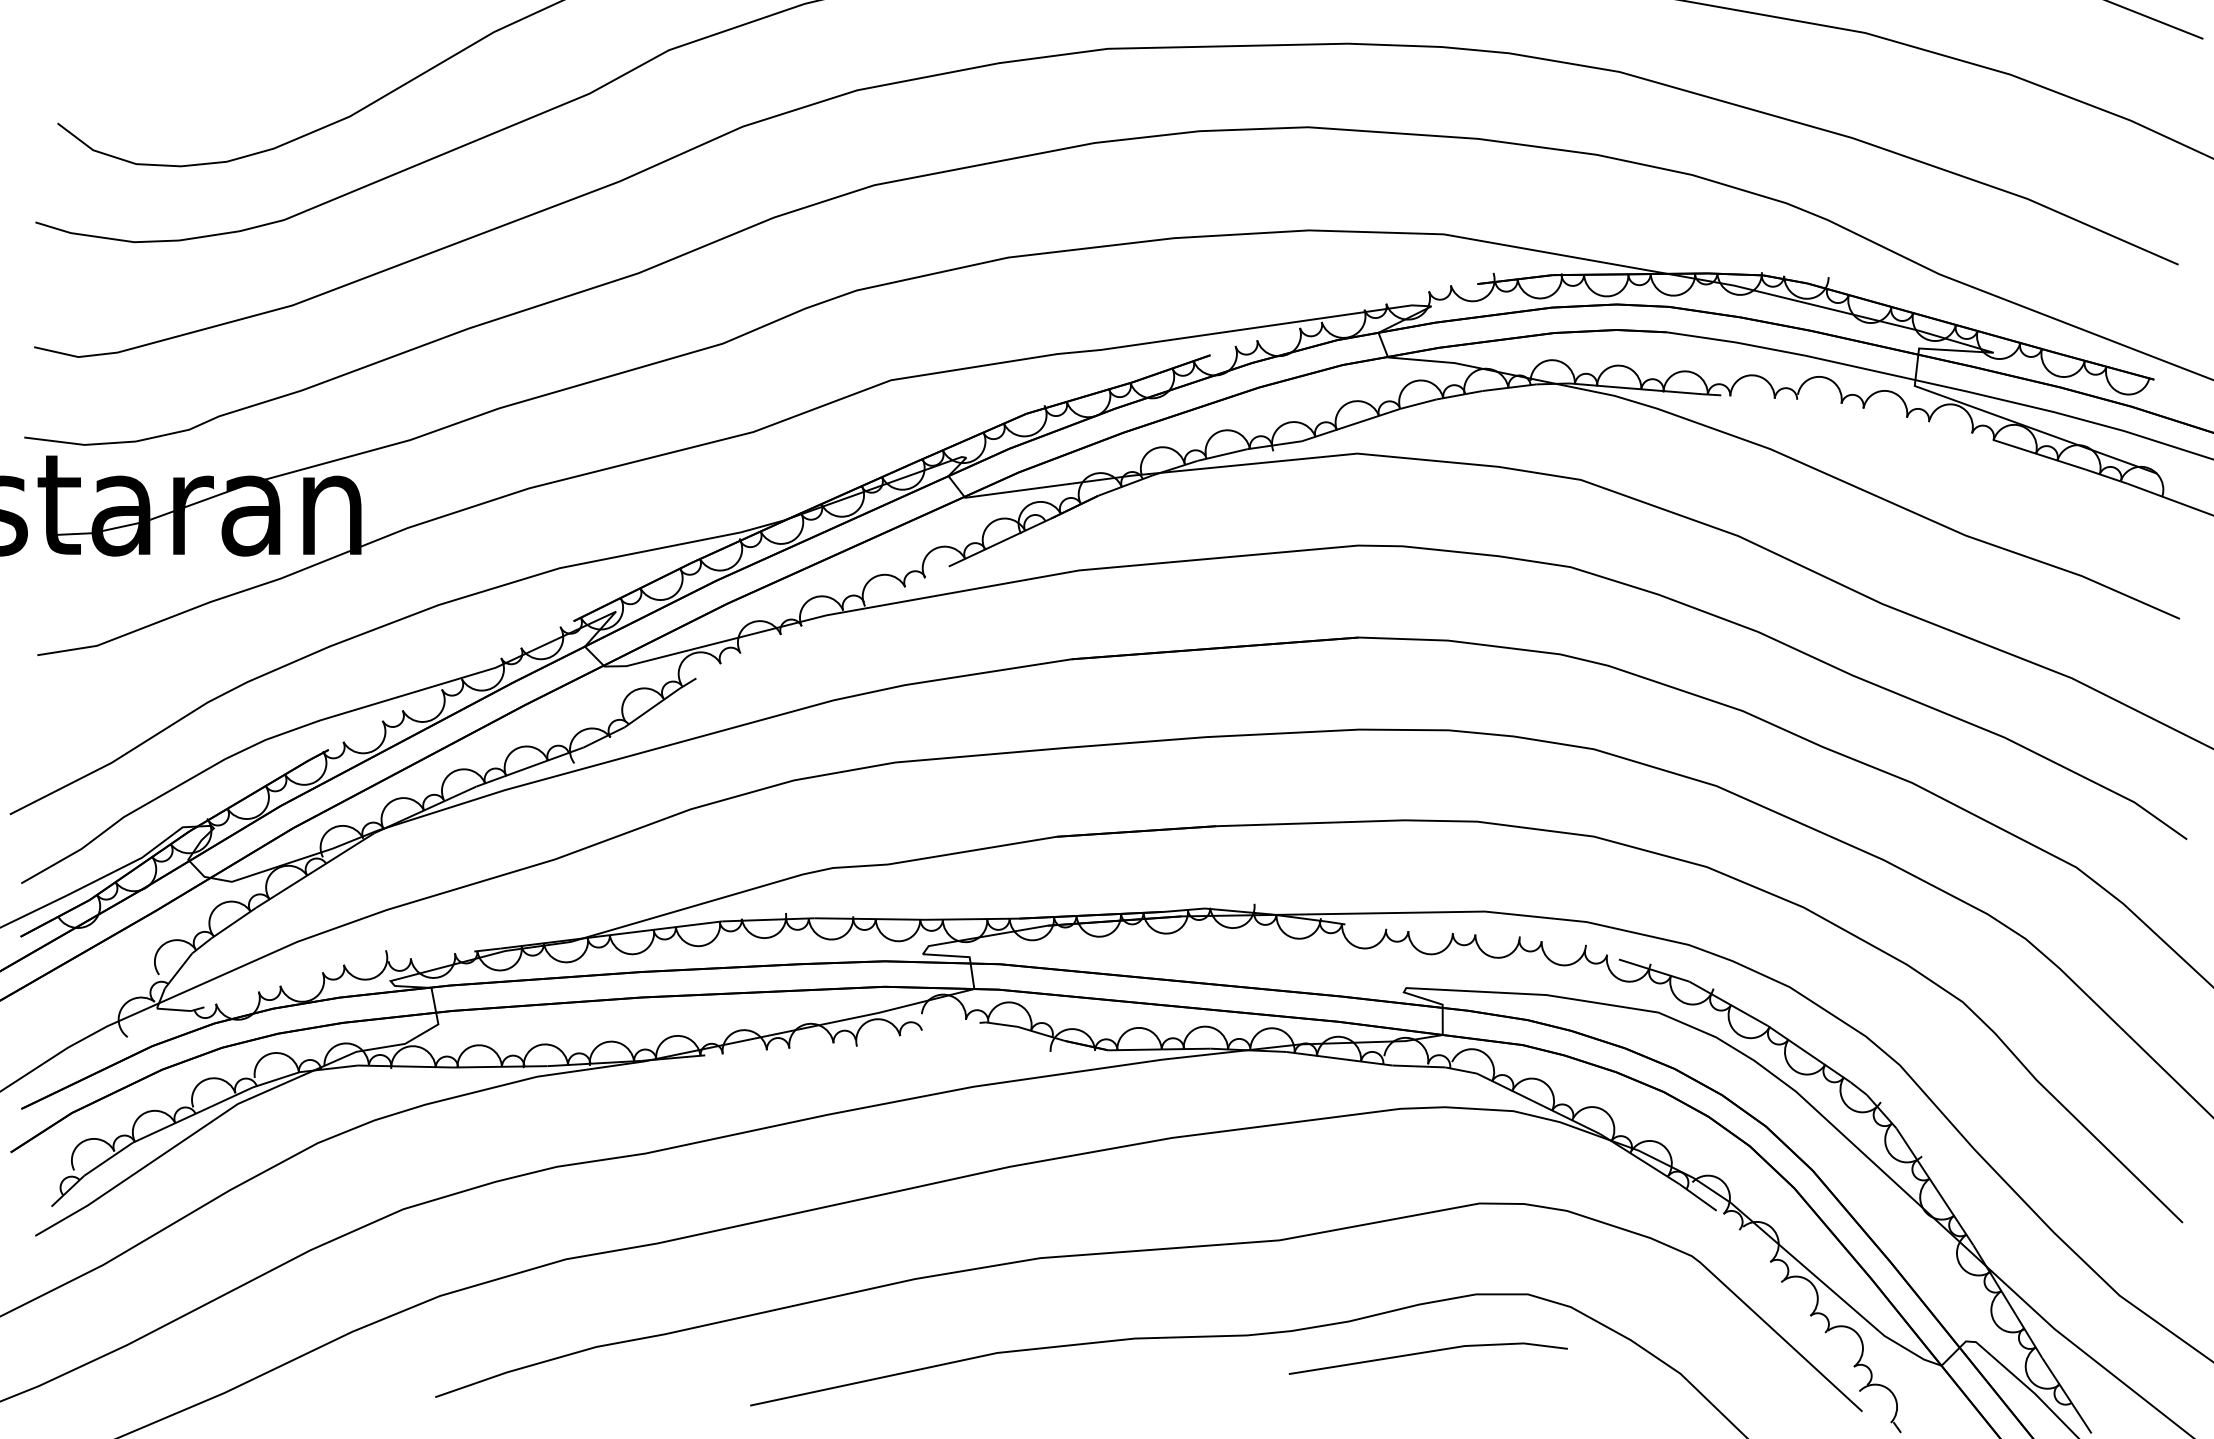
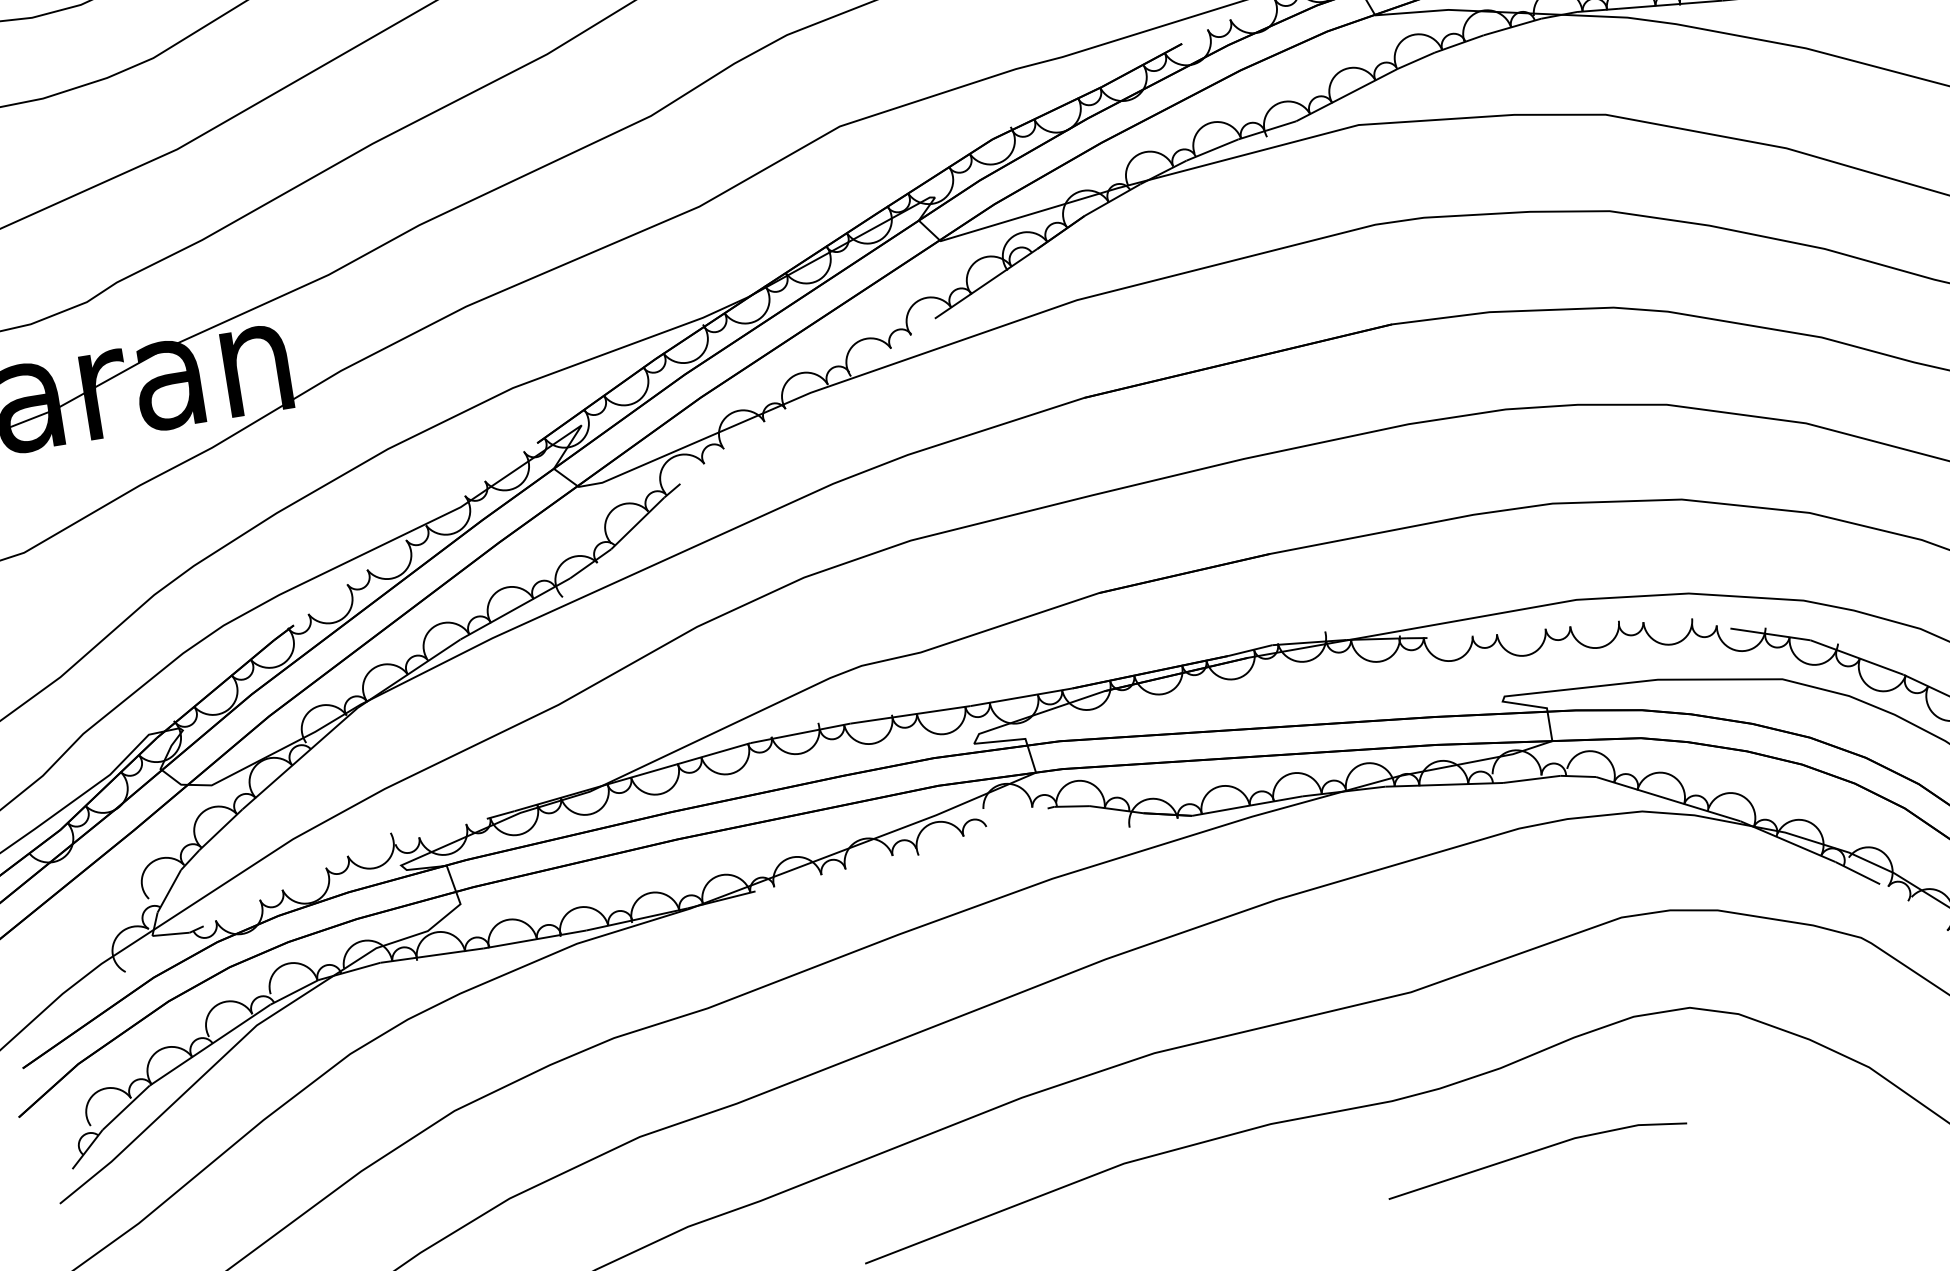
line: (1426, 1353) -> (1534, 1152), moved

